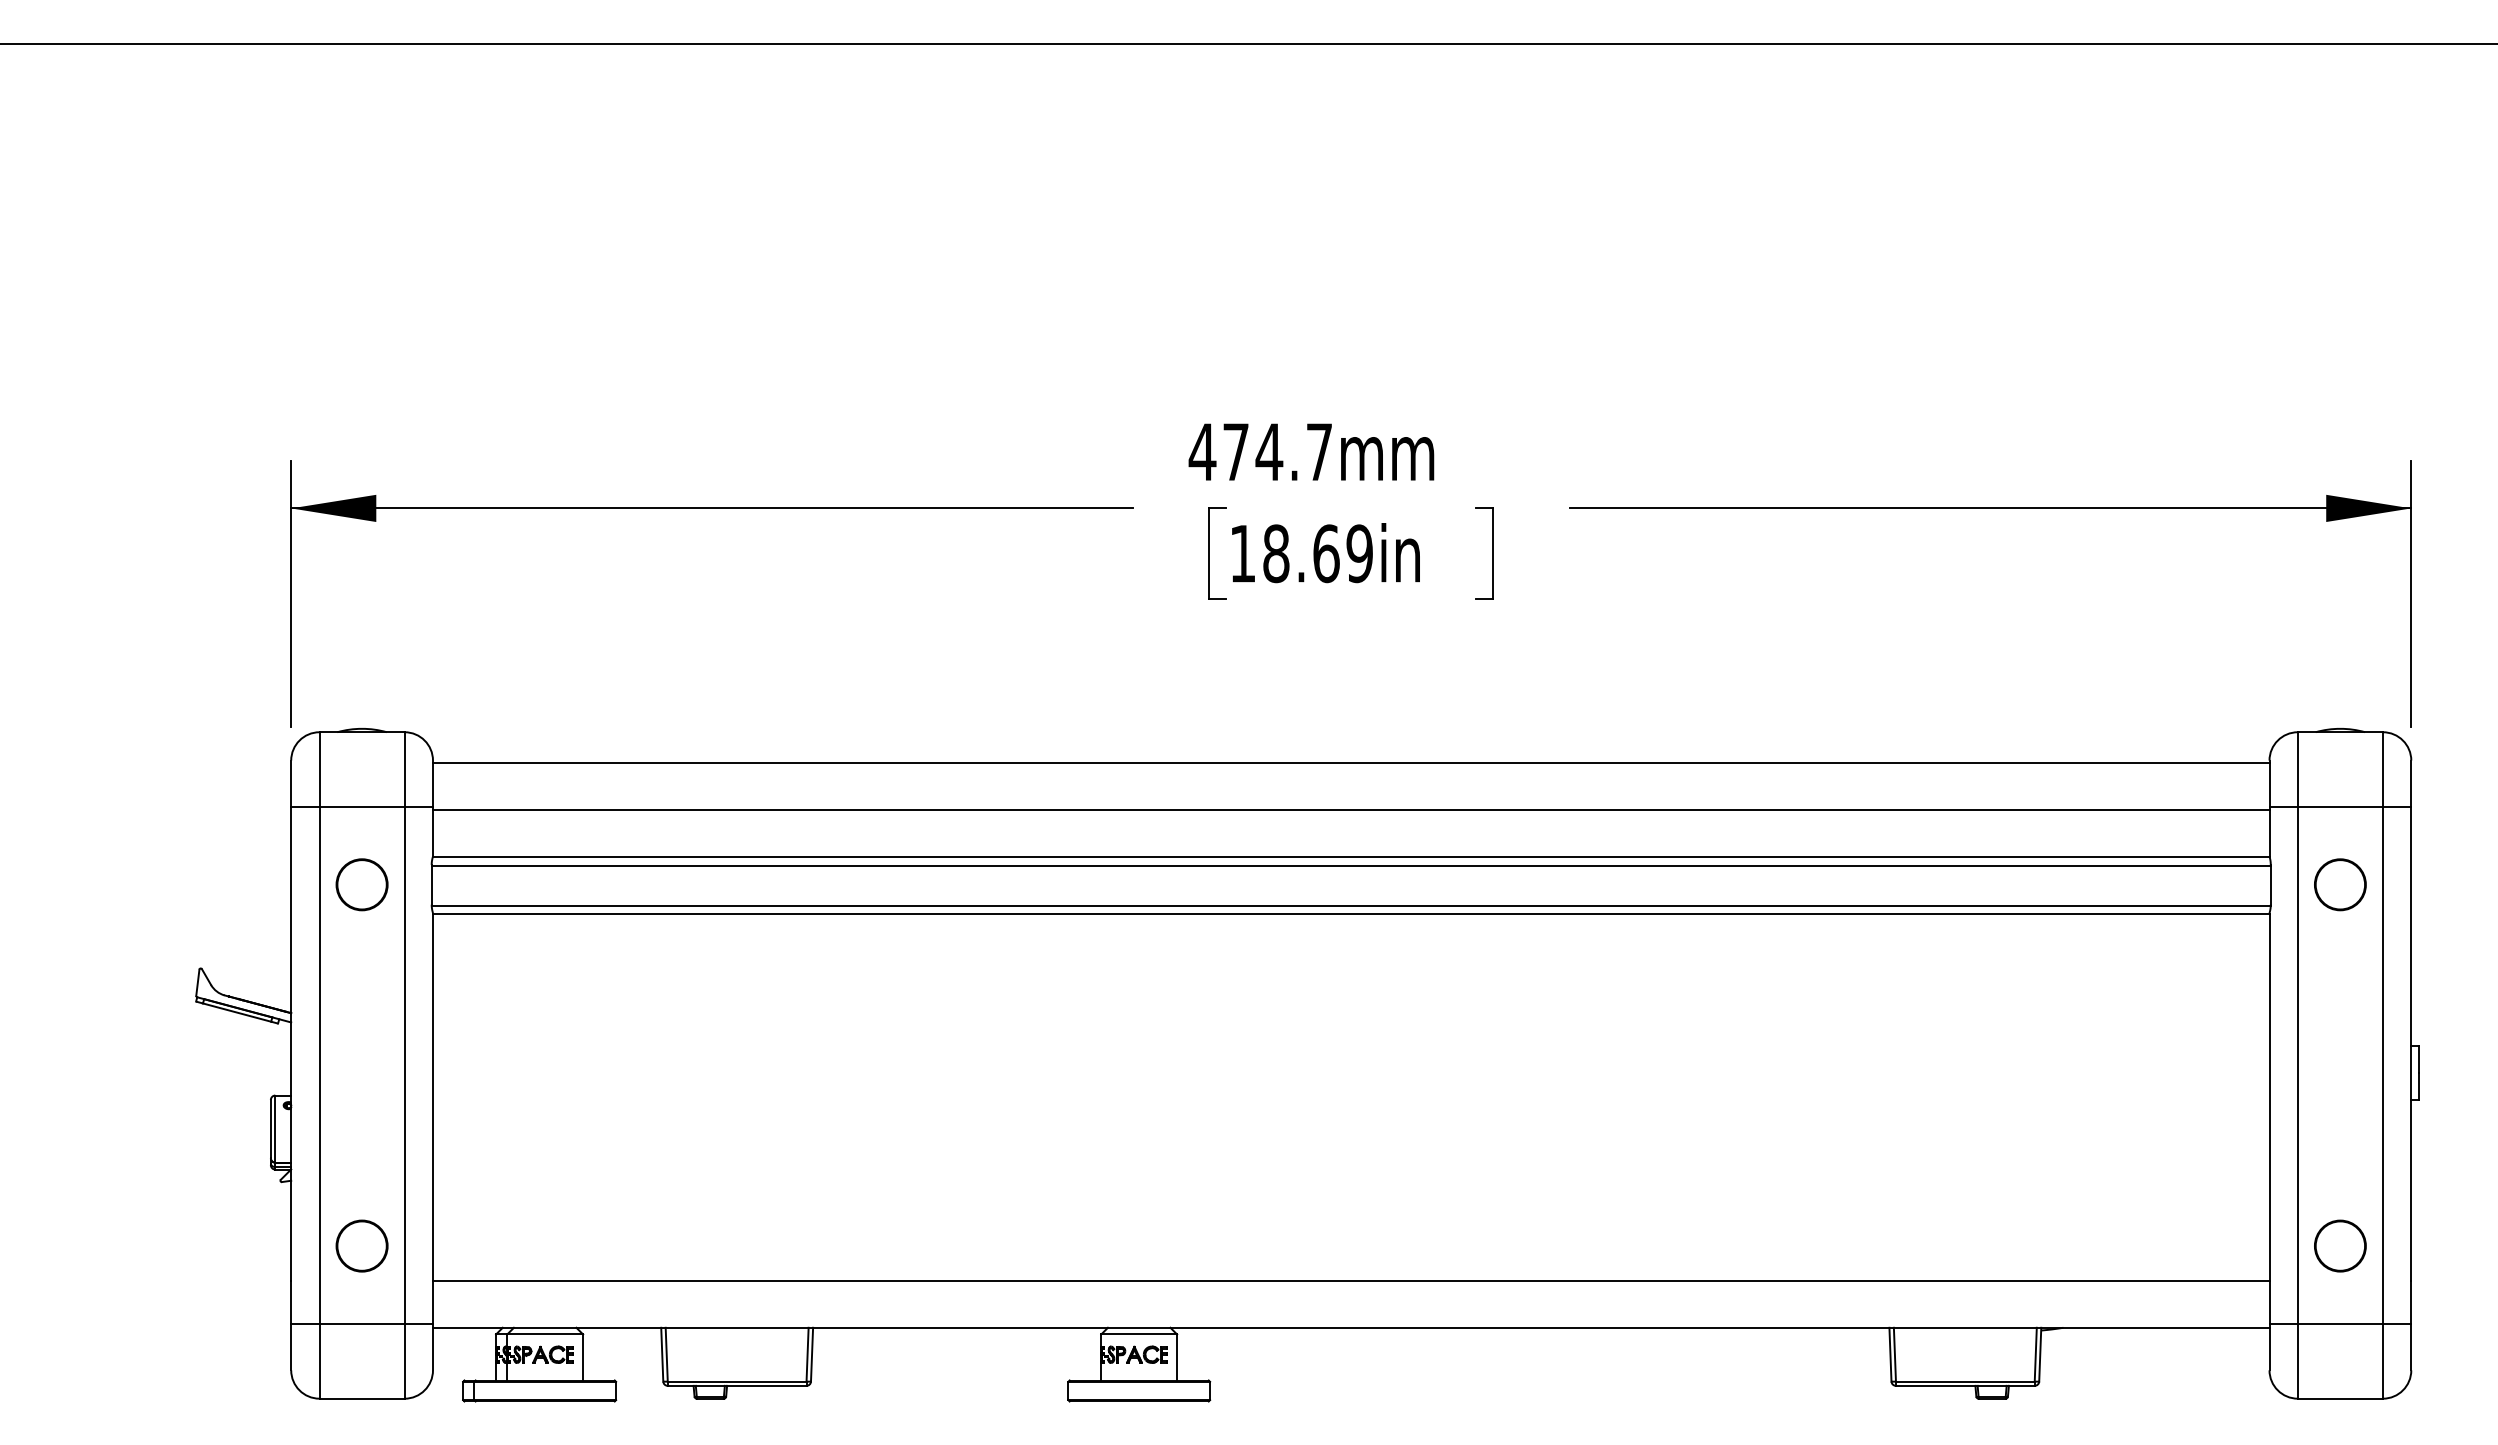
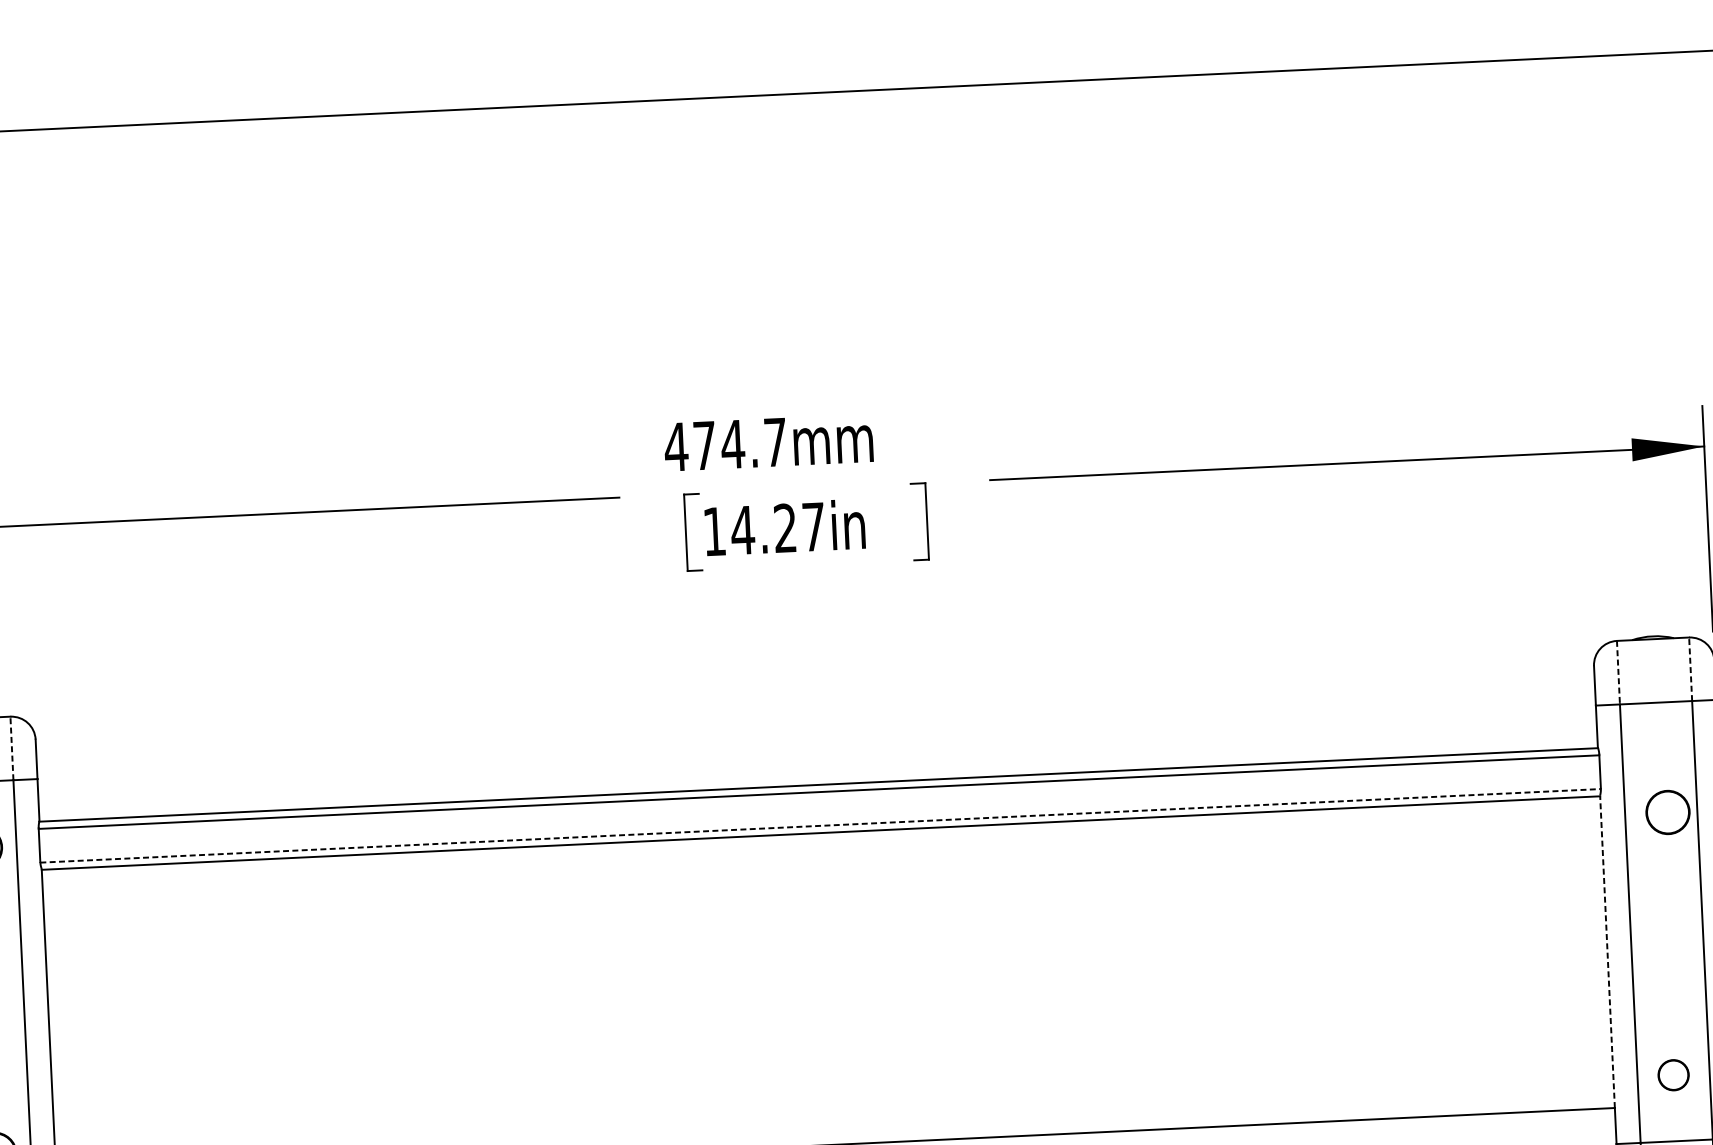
text: (1317, 553) -> (777, 528), 18.69in -> 14.27in
line: (1351, 763) -> (815, 705), removed
line: (404, 769) -> (11, 748), solid -> dashed
line: (2382, 769) -> (1690, 669), solid -> dashed
line: (2297, 770) -> (1618, 673), solid -> dashed
line: (1351, 809) -> (817, 744), removed
circle: (2340, 884) -> (1668, 812), moved
line: (1351, 905) -> (820, 825), solid -> dashed
line: (2269, 1097) -> (1607, 952), solid -> dashed
circle: (2340, 1245) -> (1673, 1074), size x0.7

